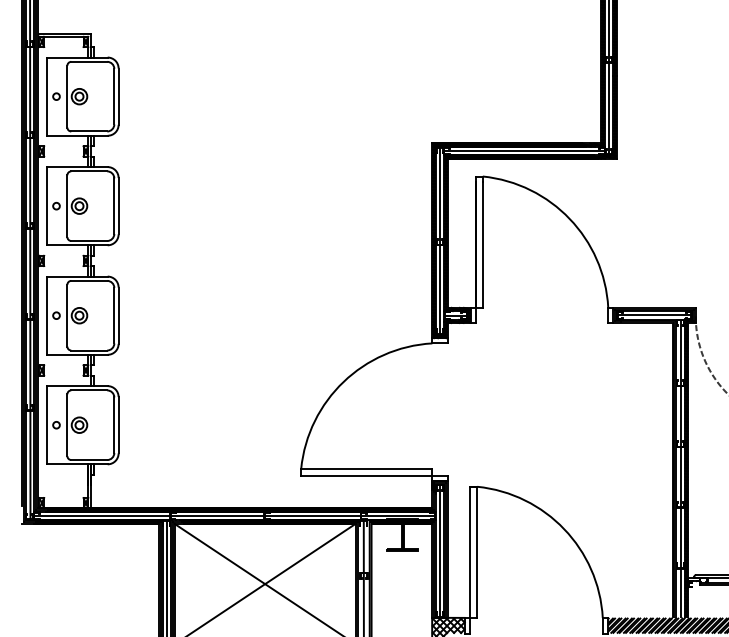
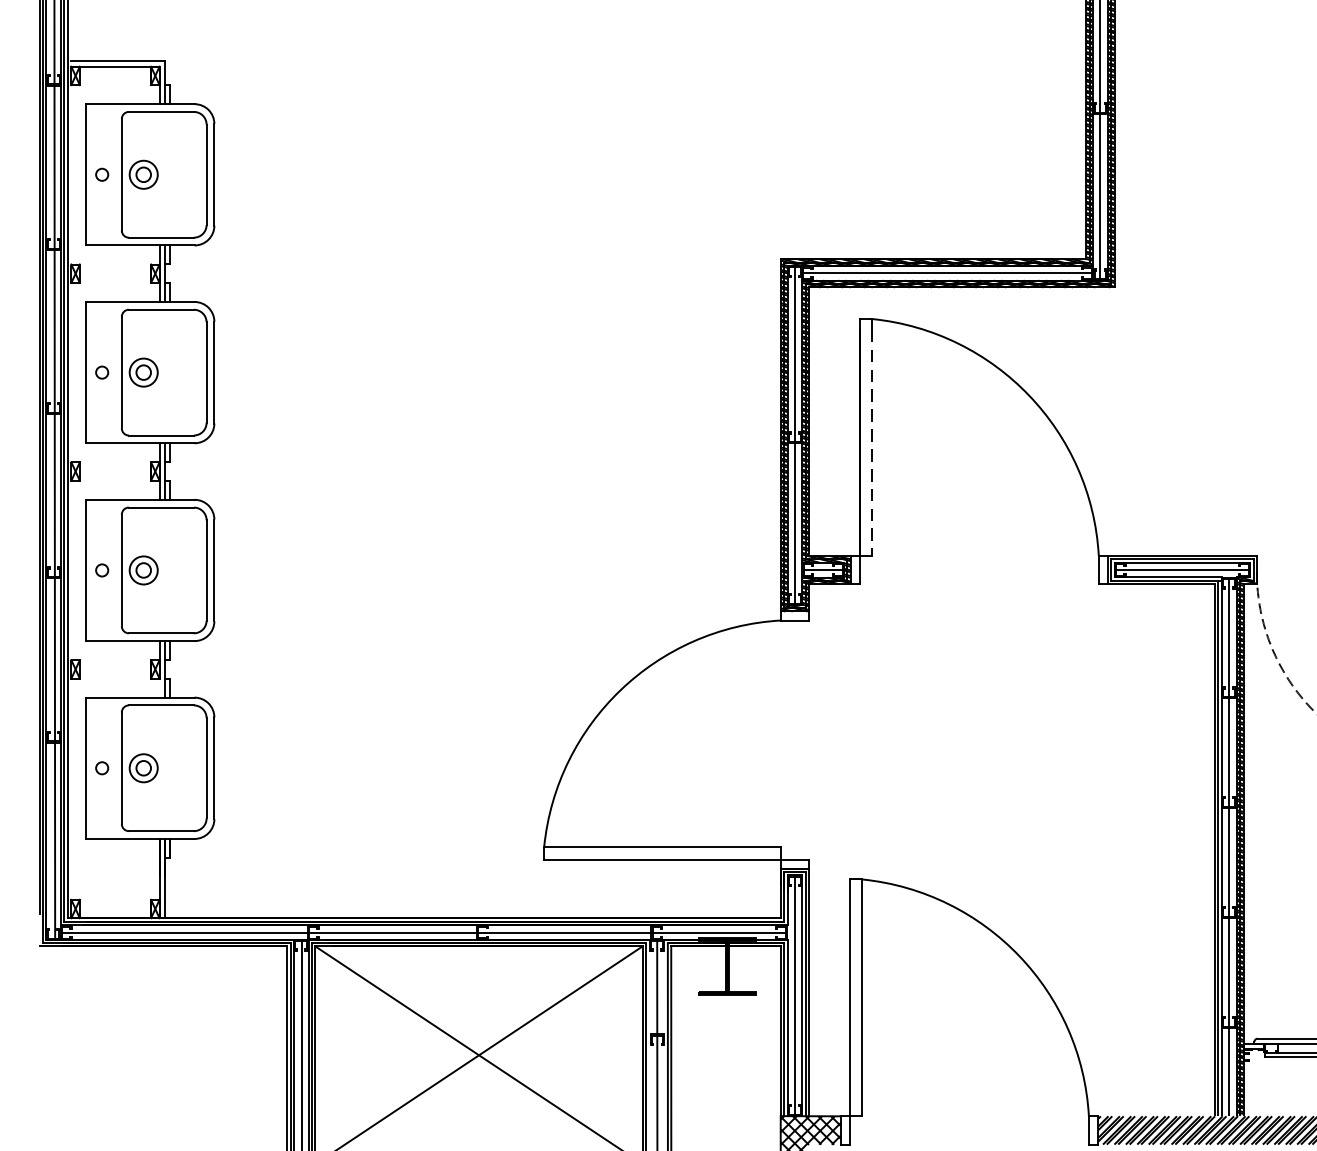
line: (482, 245) -> (871, 443), solid -> dashed

